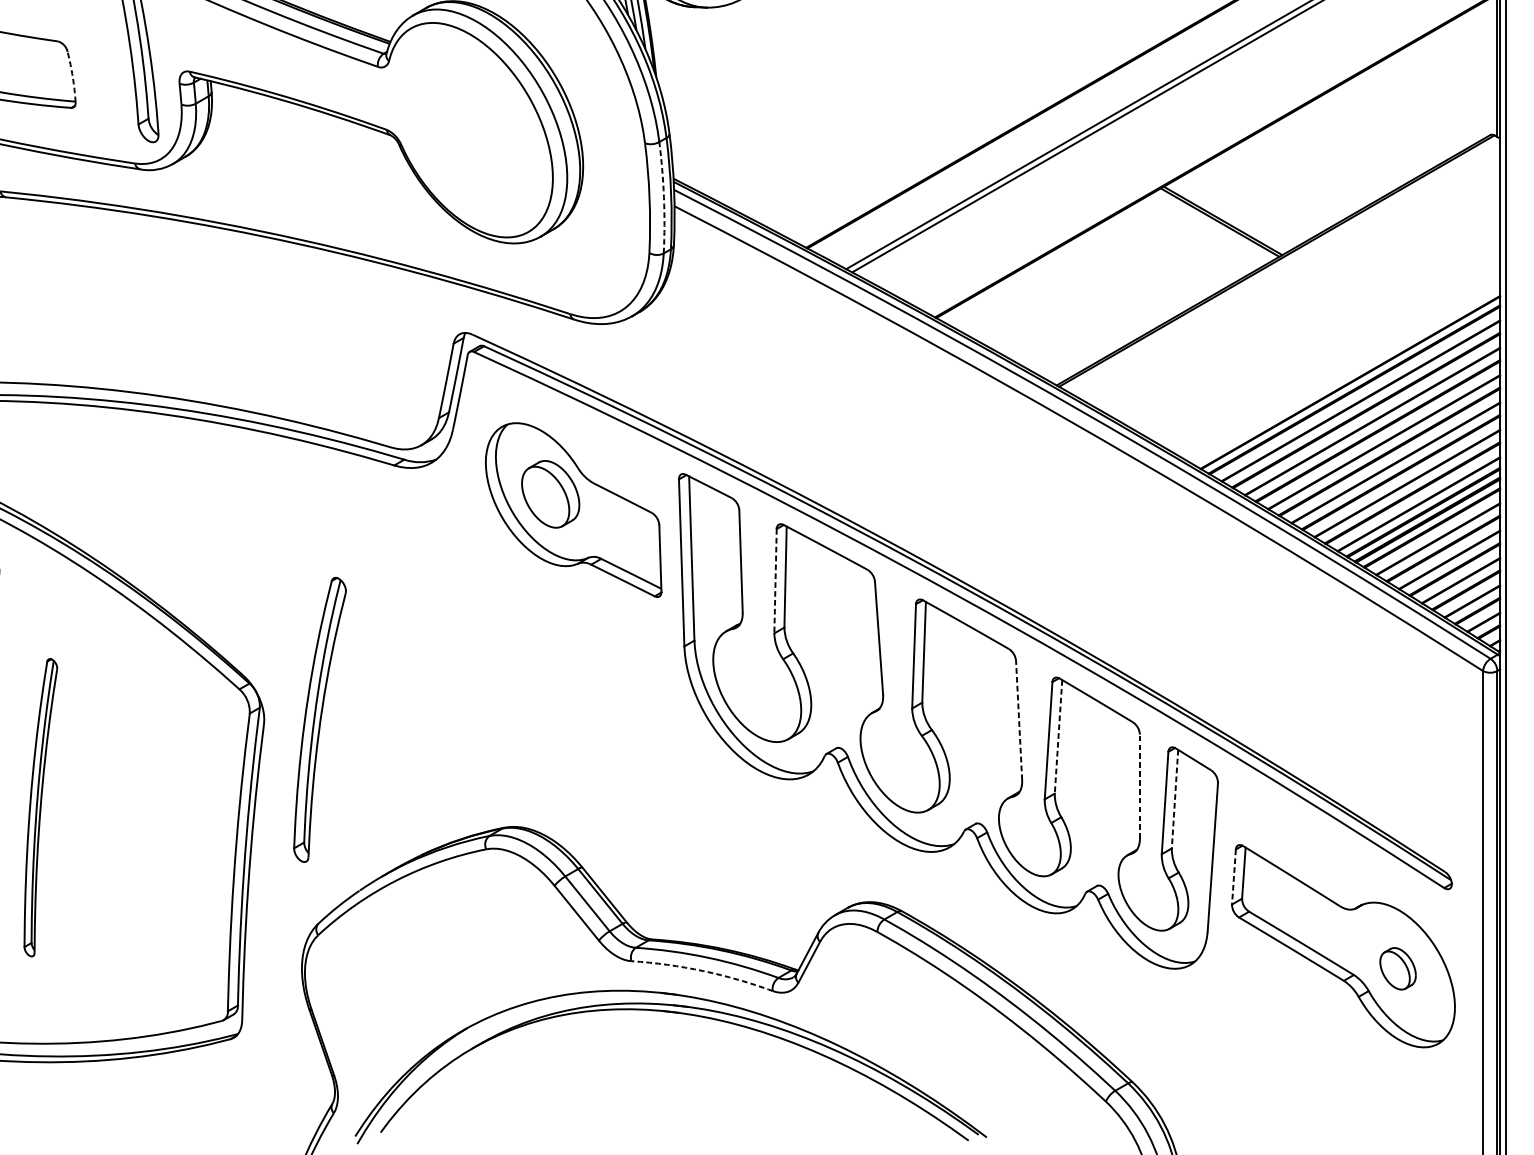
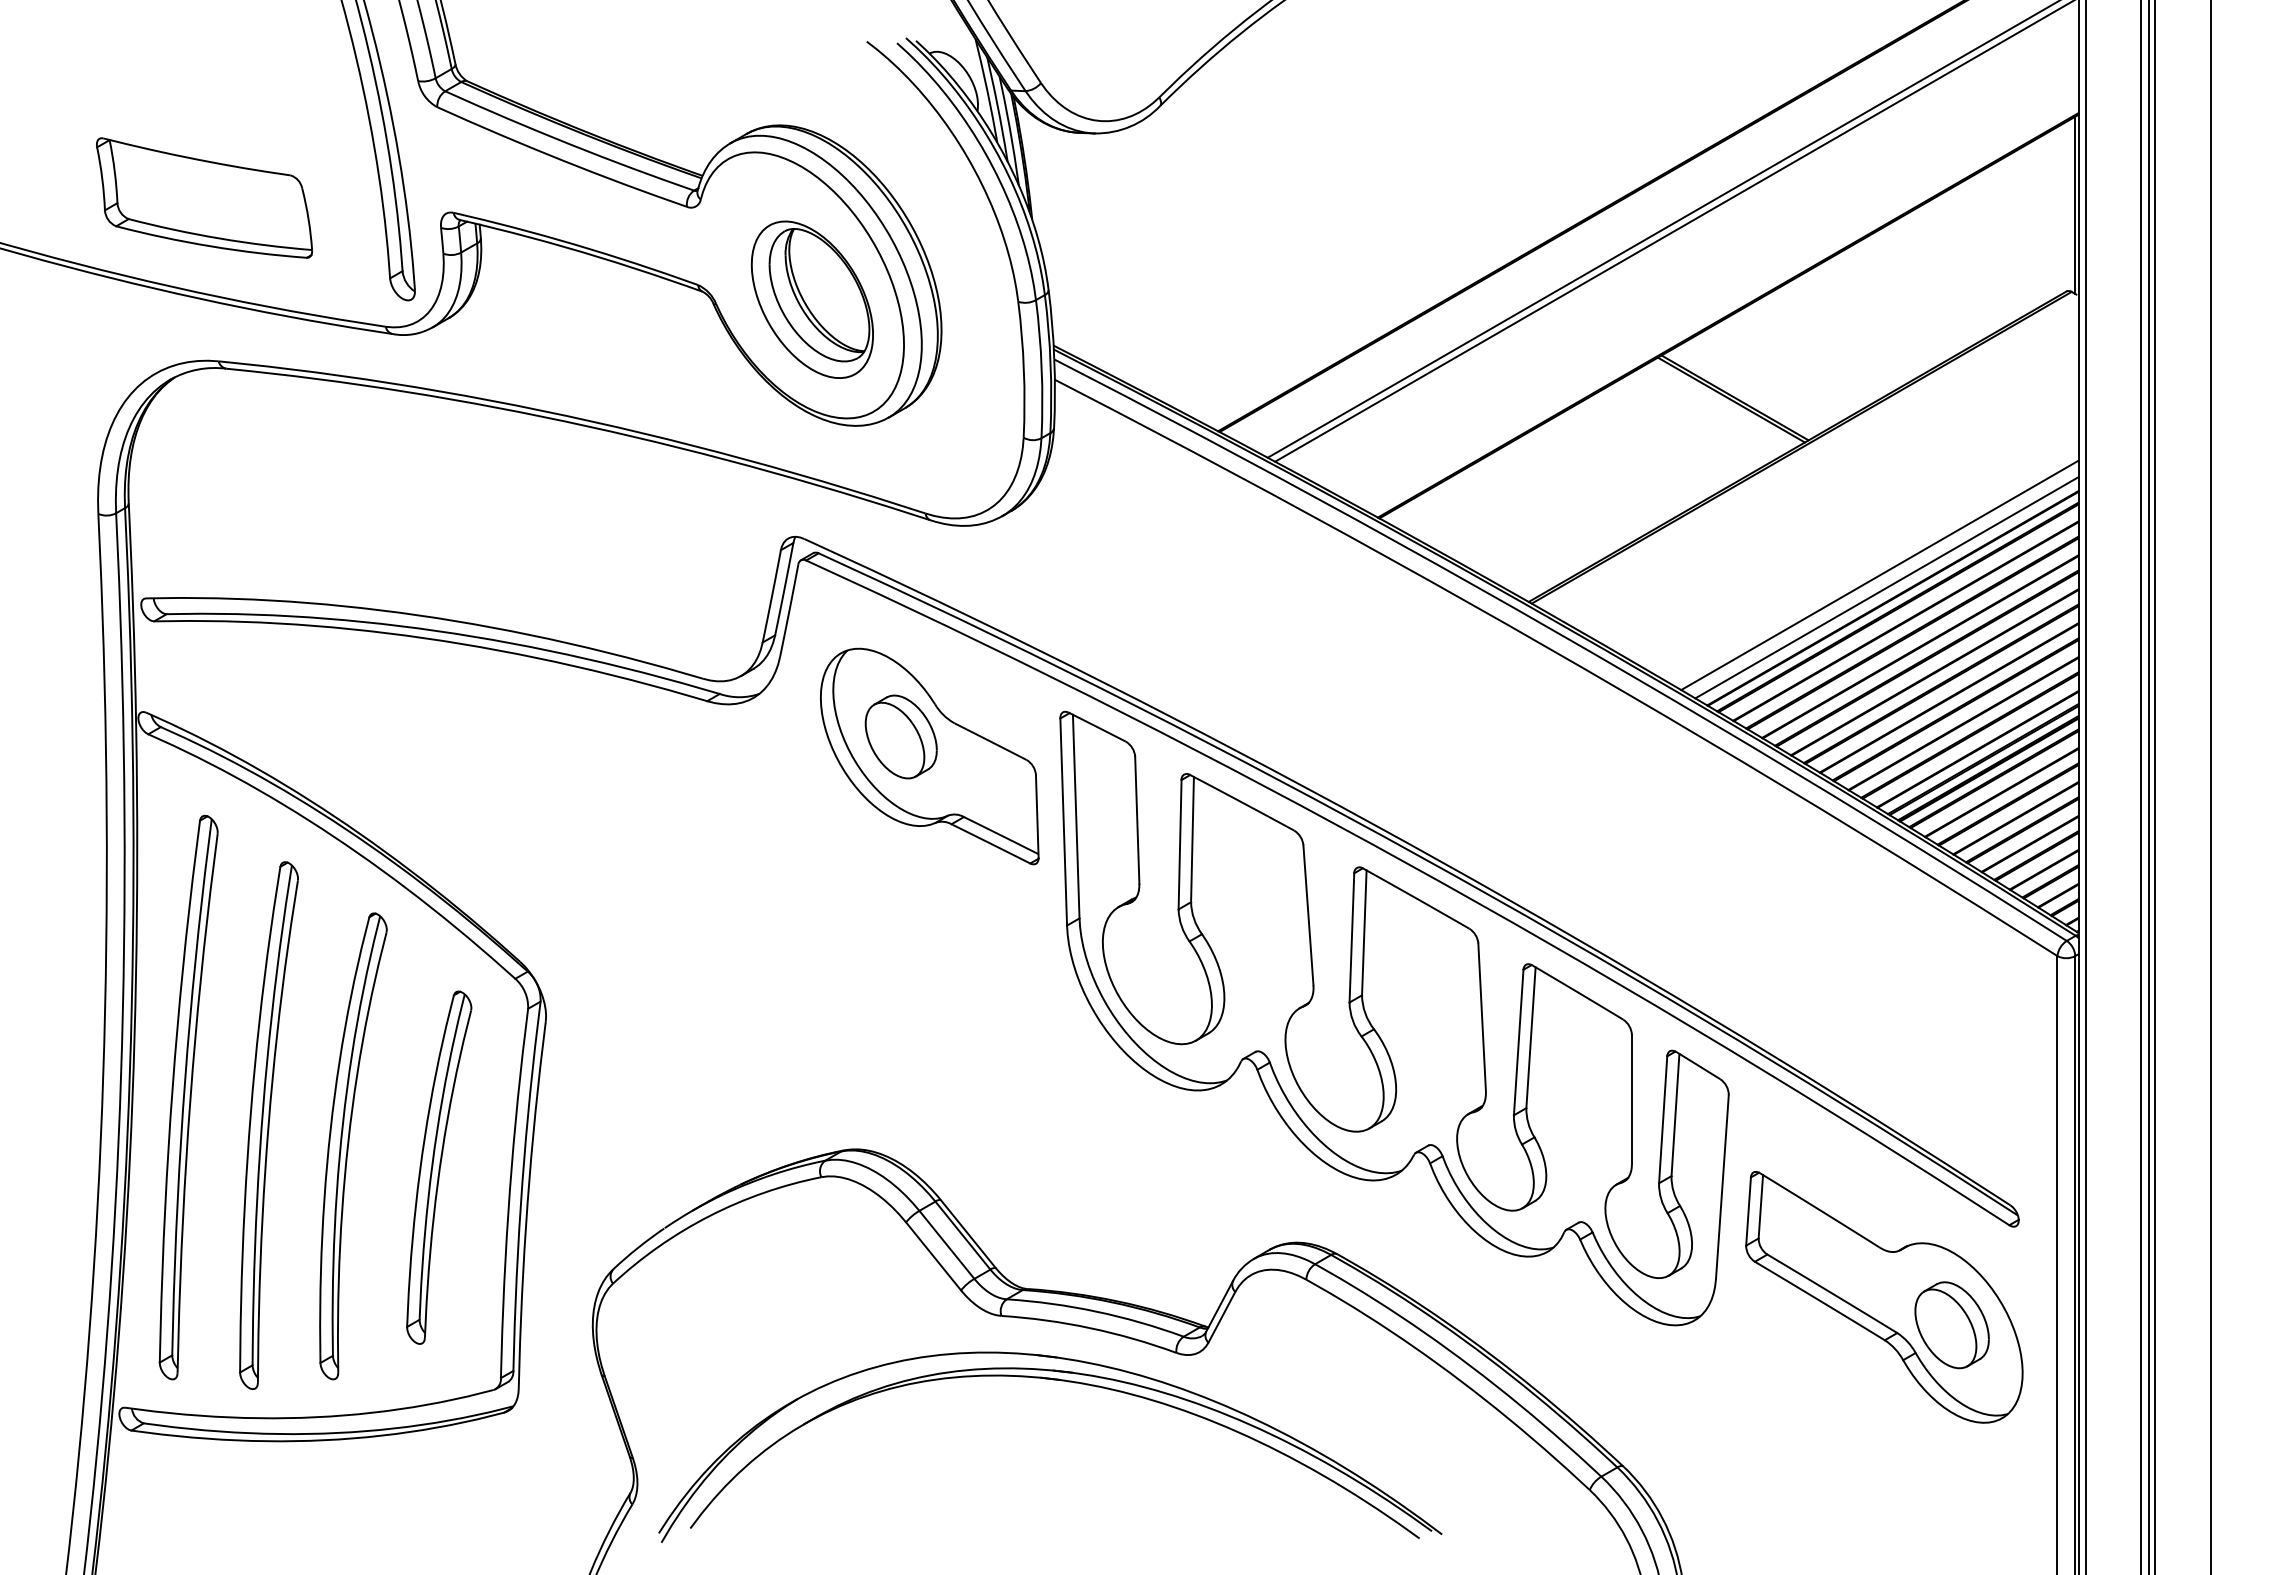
arc: (72, 77) -> (308, 219), dashed -> solid
part: (478, 141) -> (811, 299), added
arc: (663, 198) -> (1041, 369), dashed -> solid
line: (1339, 364) -> (1879, 575), added
line: (1345, 373) -> (1886, 587), added
line: (775, 581) -> (1180, 844), dashed -> solid
part: (320, 719) -> (439, 1167), moved
line: (1019, 720) -> (1482, 1017), dashed -> solid
line: (1058, 736) -> (1531, 1037), dashed -> solid
line: (1139, 786) -> (1631, 1099), dashed -> solid
line: (1175, 799) -> (1675, 1115), dashed -> solid
part: (40, 807) -> (268, 1125), size x1.43
part: (108, 824) -> (353, 1146), added
line: (1233, 877) -> (1748, 1212), dashed -> solid
part: (1397, 968) -> (1951, 1325), size x1.67
arc: (703, 971) -> (1090, 1328), dashed -> solid

